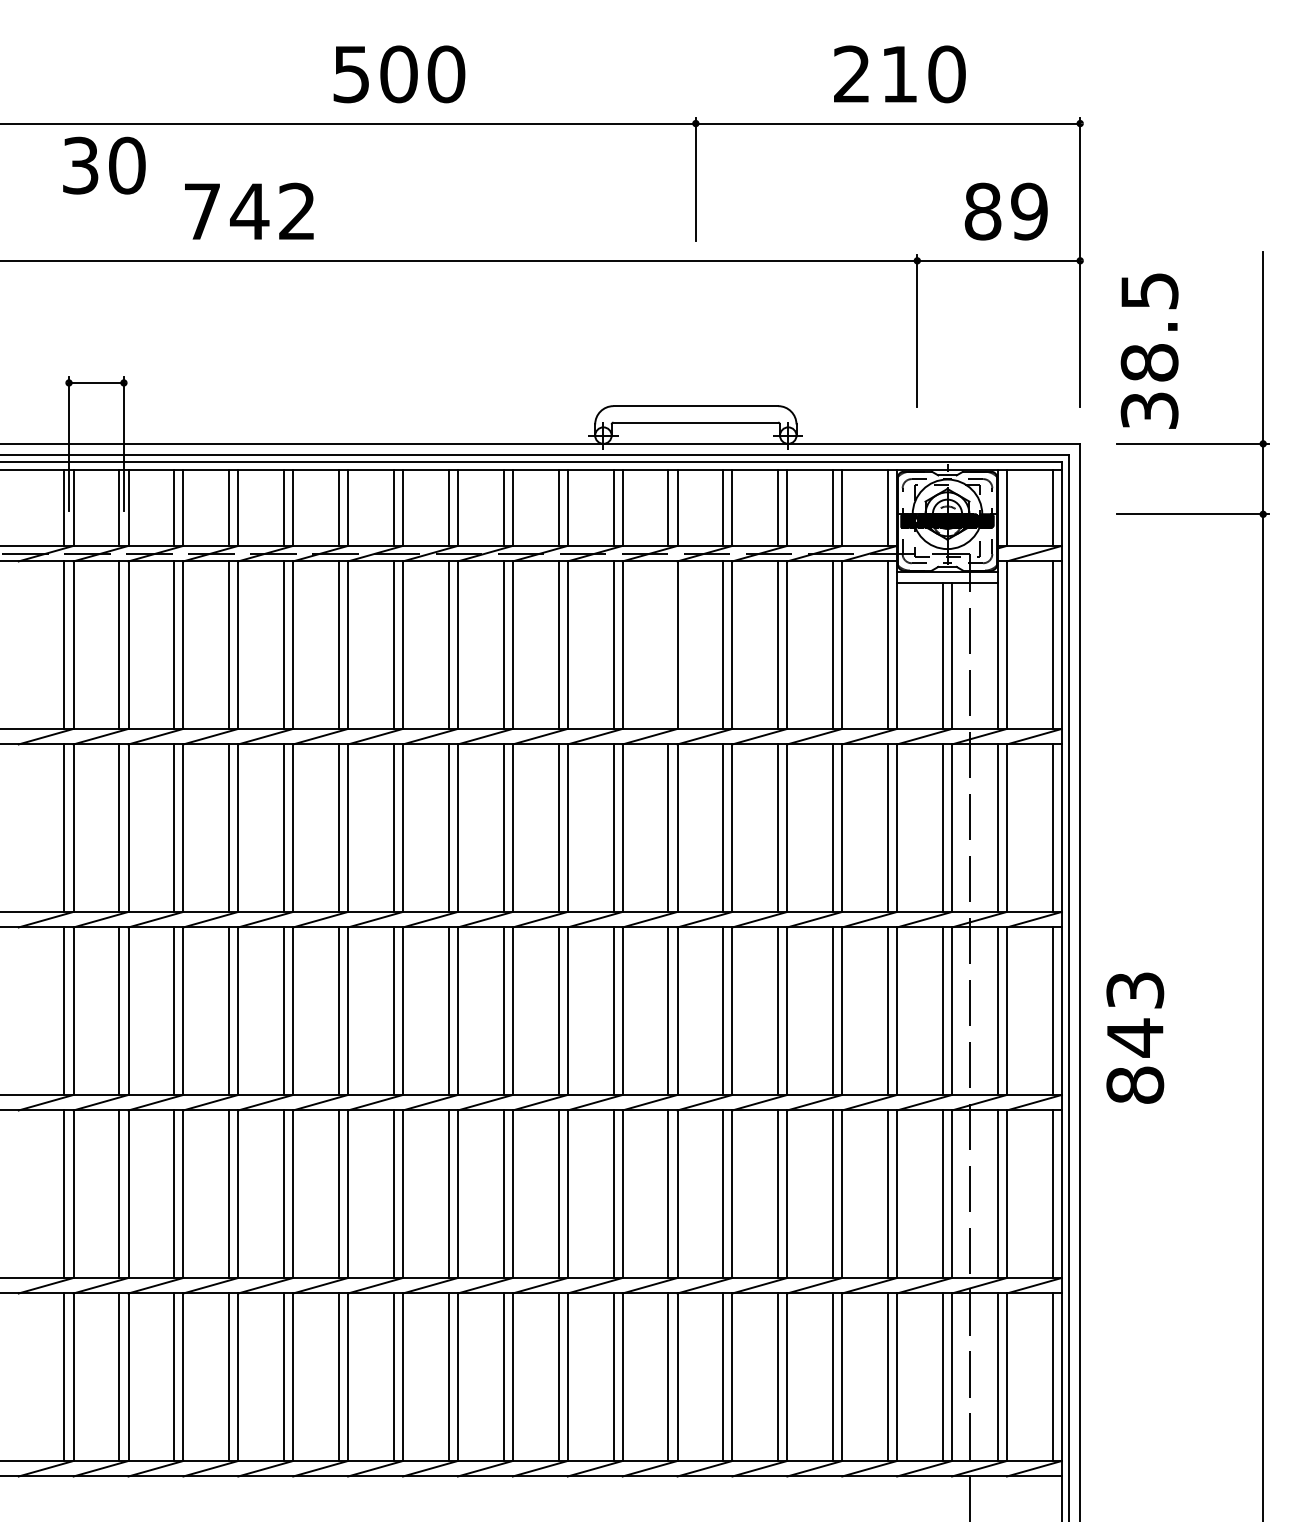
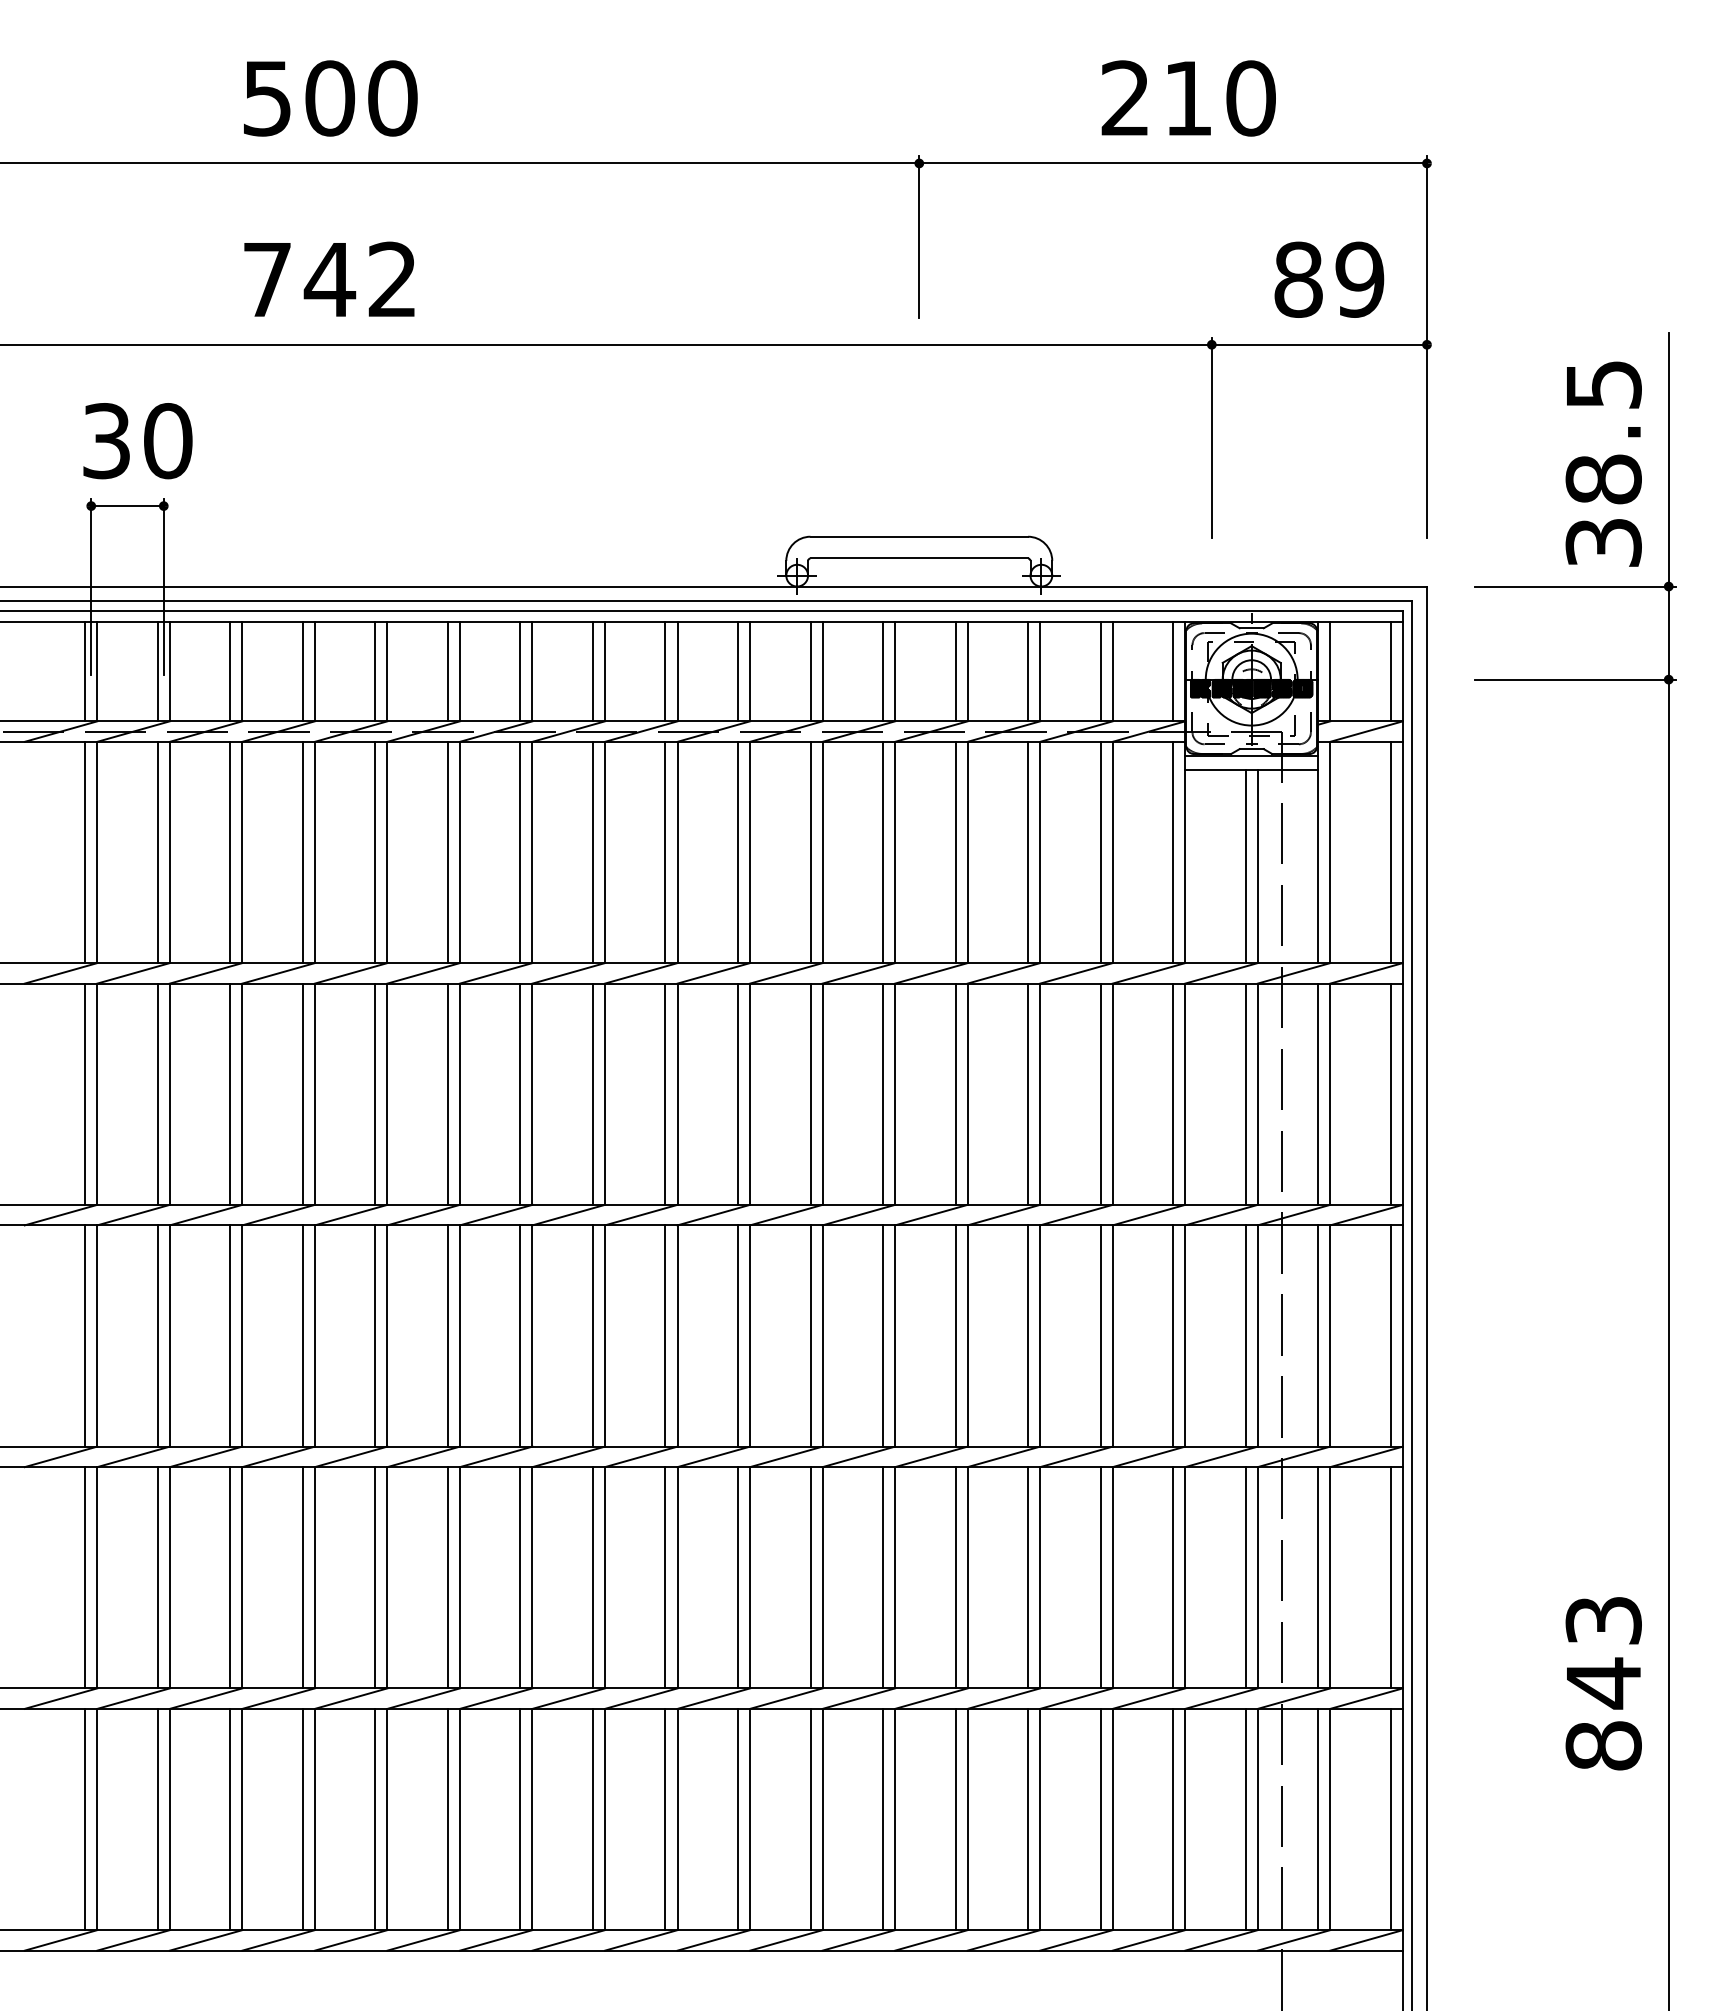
text: (399, 74) -> (330, 98), moved
text: (104, 165) -> (137, 441), moved
text: (1149, 350) -> (1603, 463), moved
line: (668, 645) -> (883, 852), added
text: (1135, 1038) -> (1603, 1683), moved

